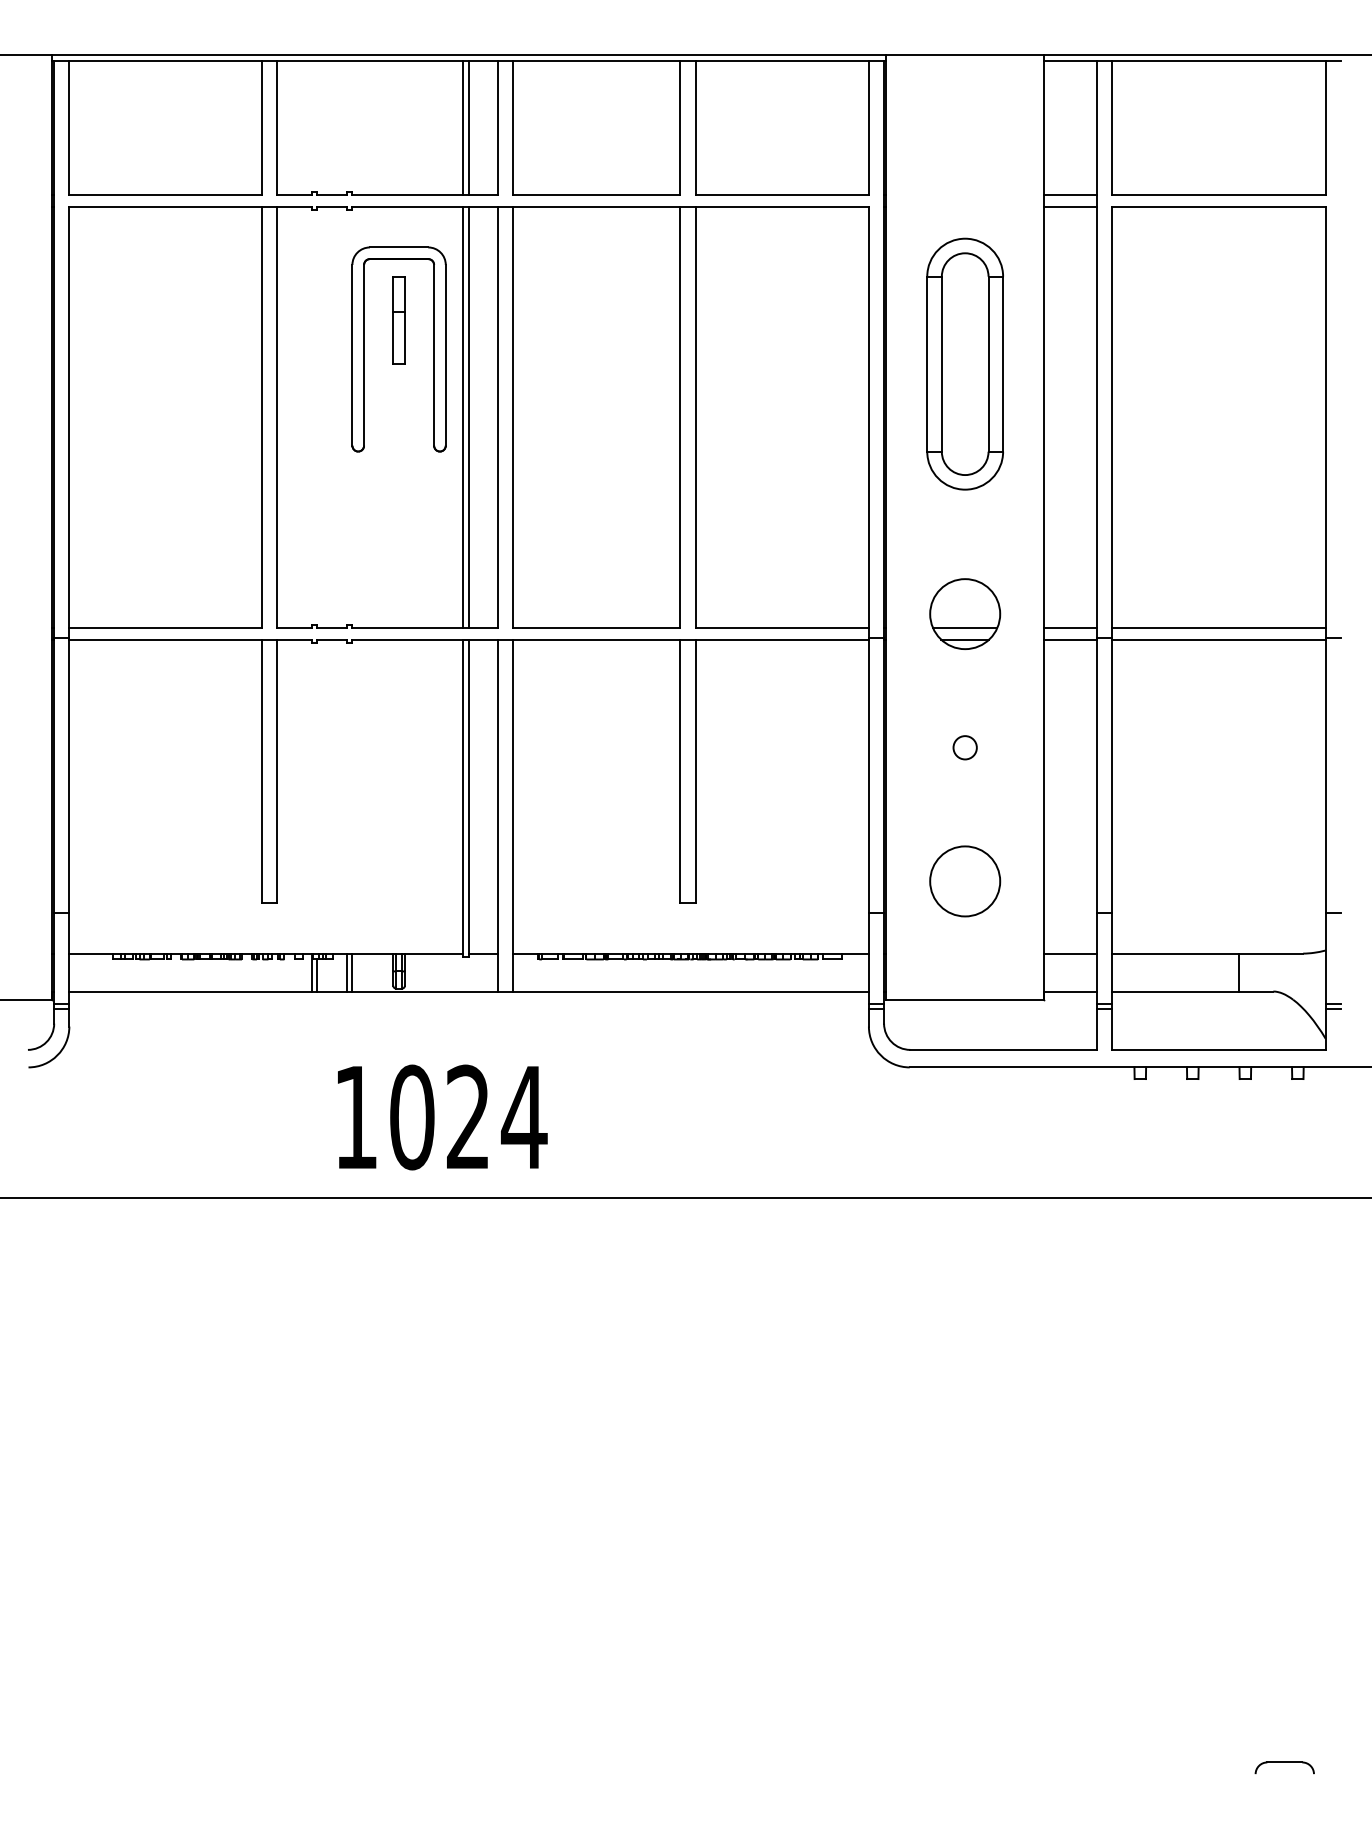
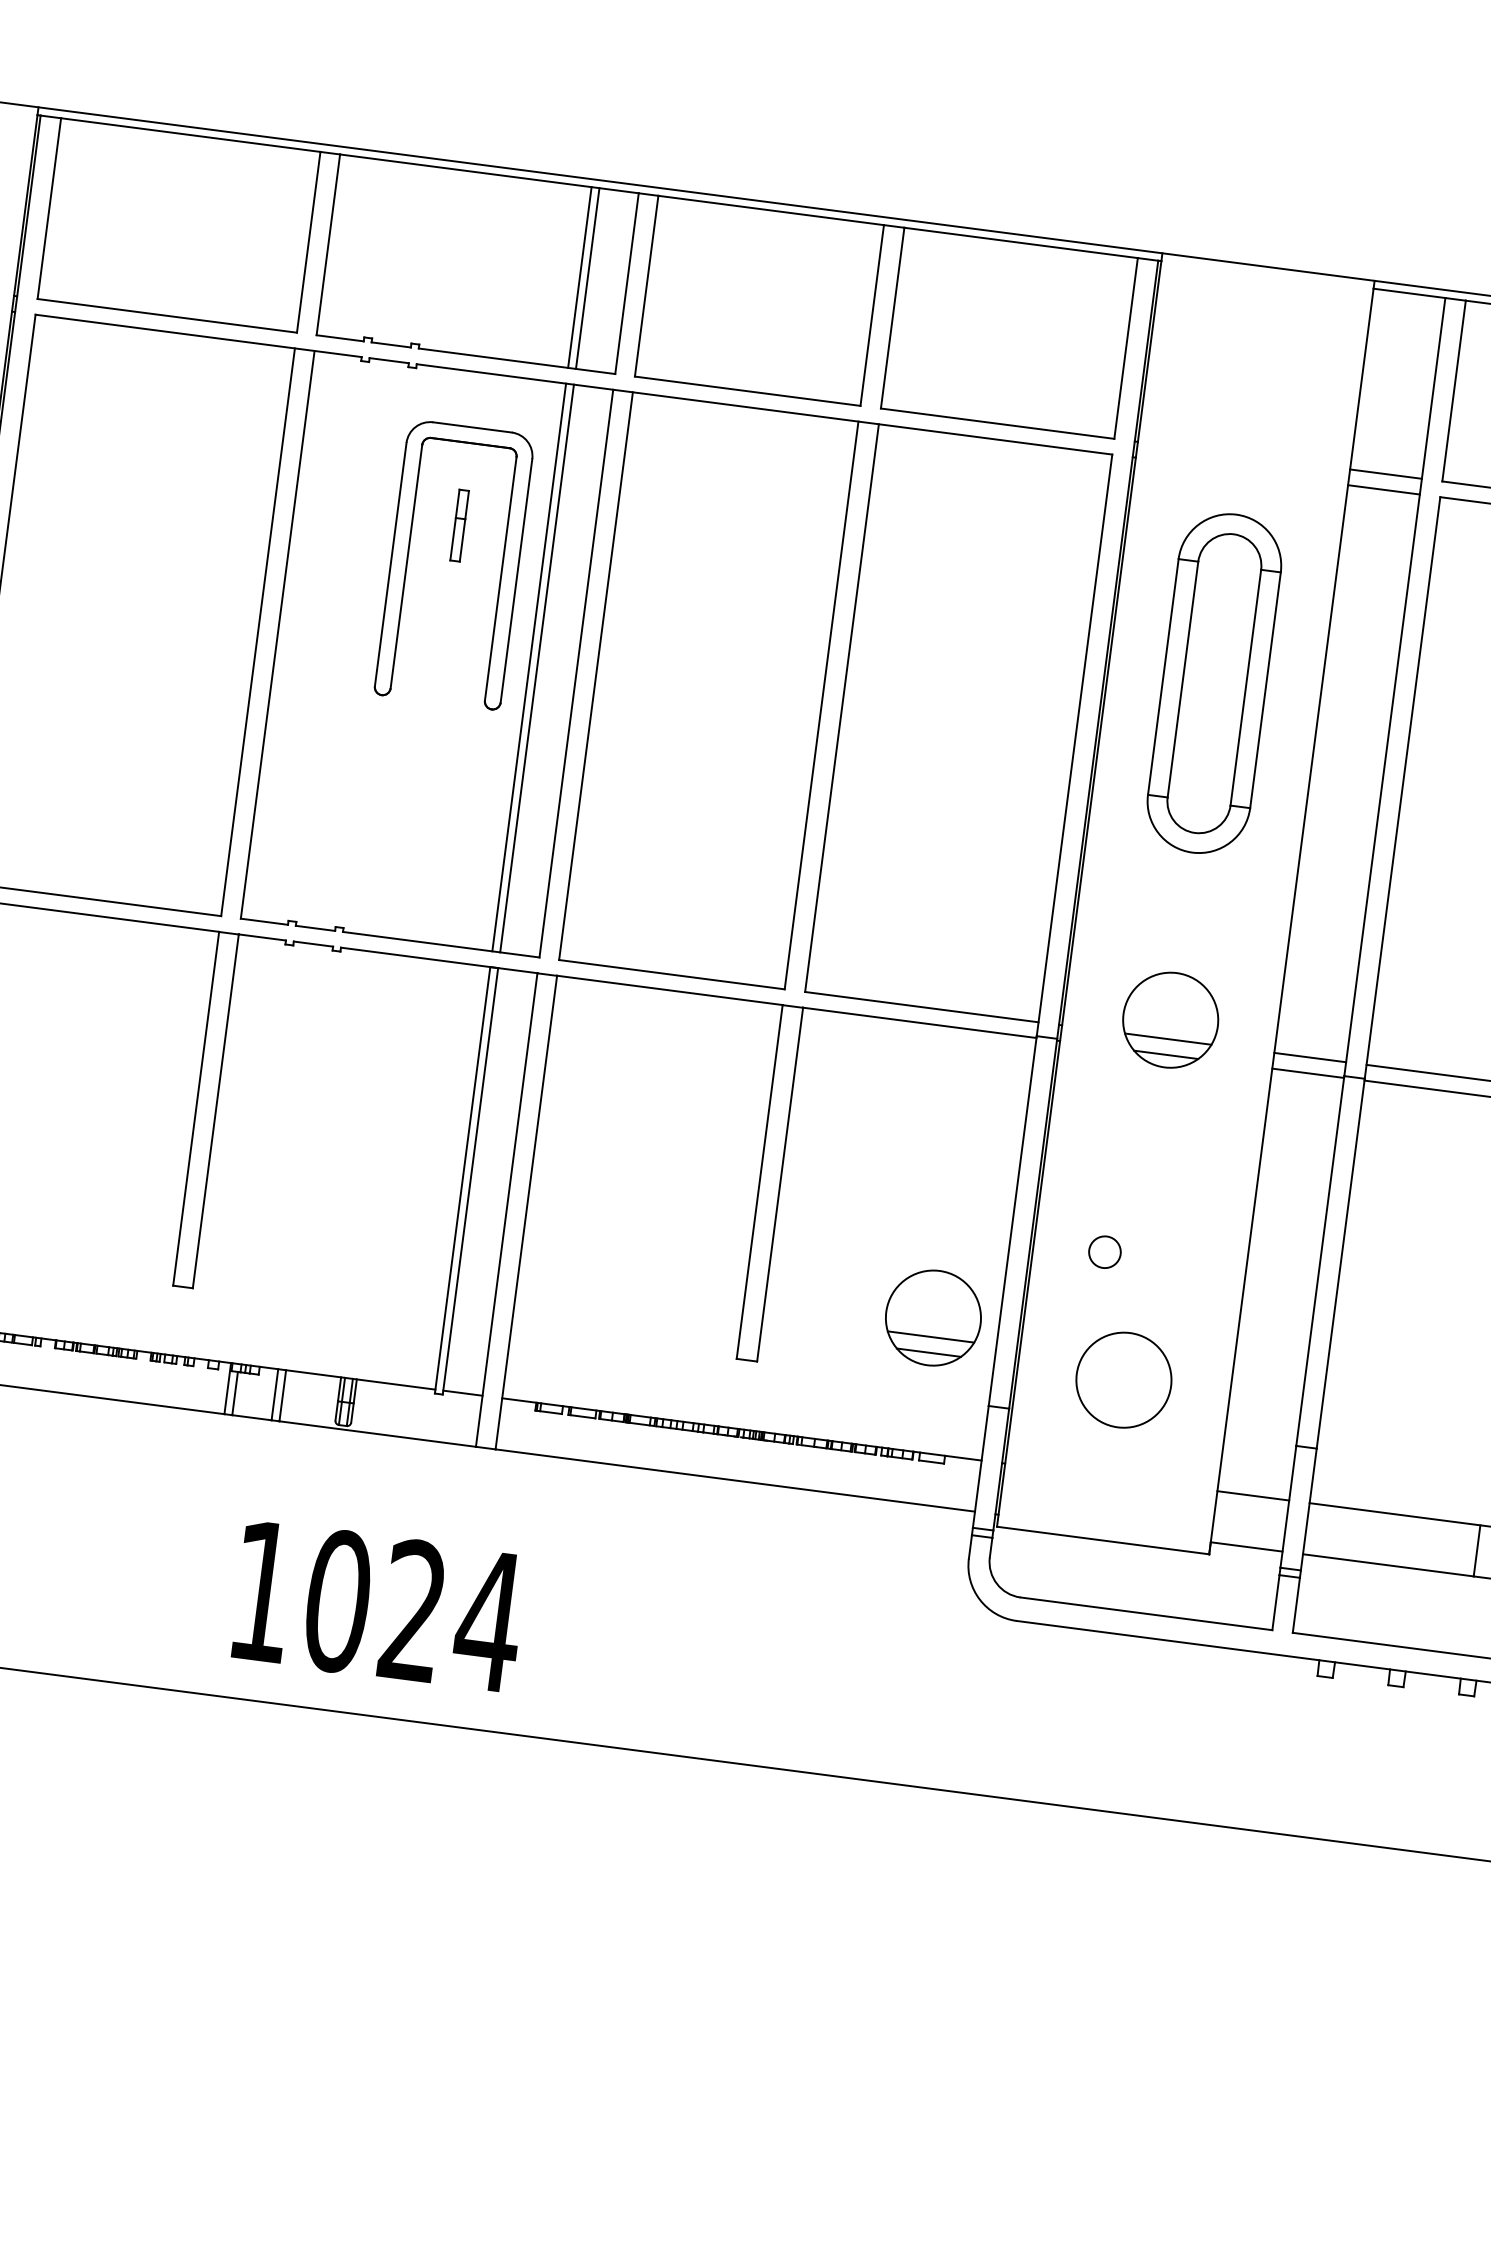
part: (398, 320) -> (458, 525), size x0.6
circle: (964, 747) -> (1104, 1251), moved
part: (820, 853) -> (933, 1317), added

